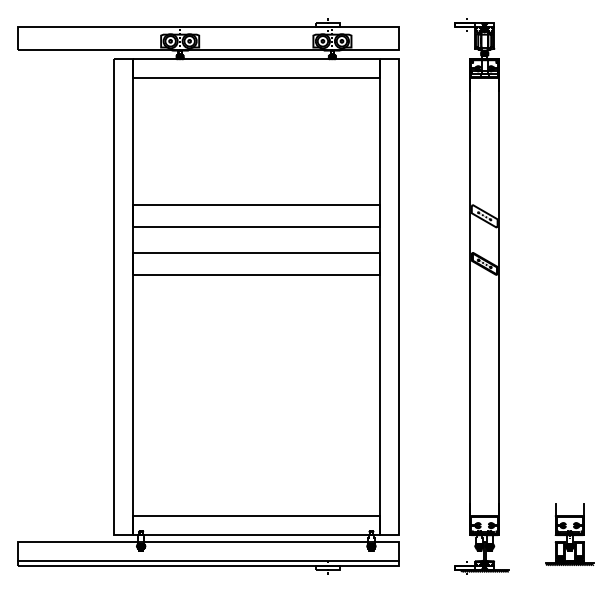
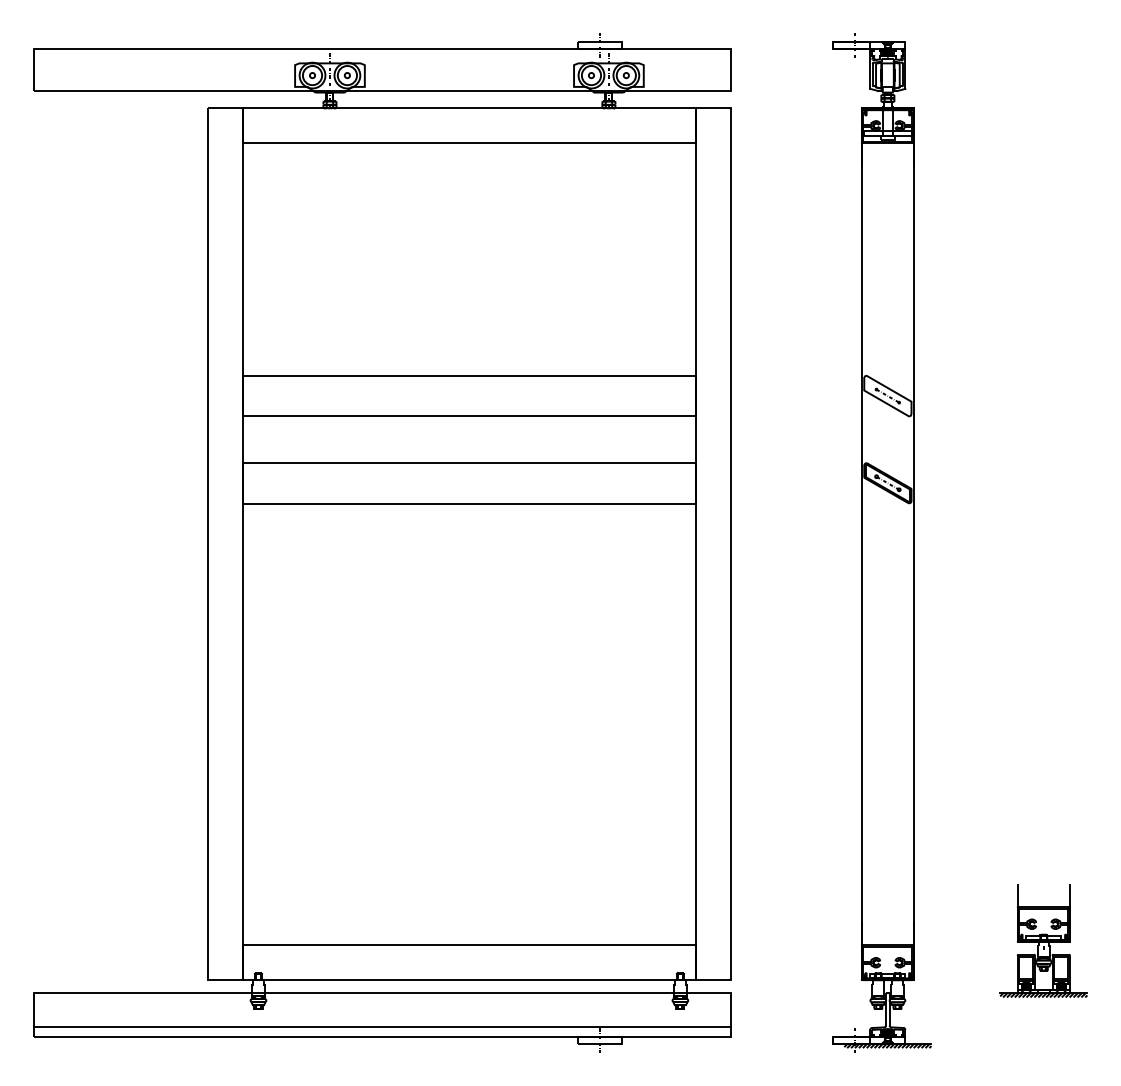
part: (569, 534) -> (1043, 940), moved

